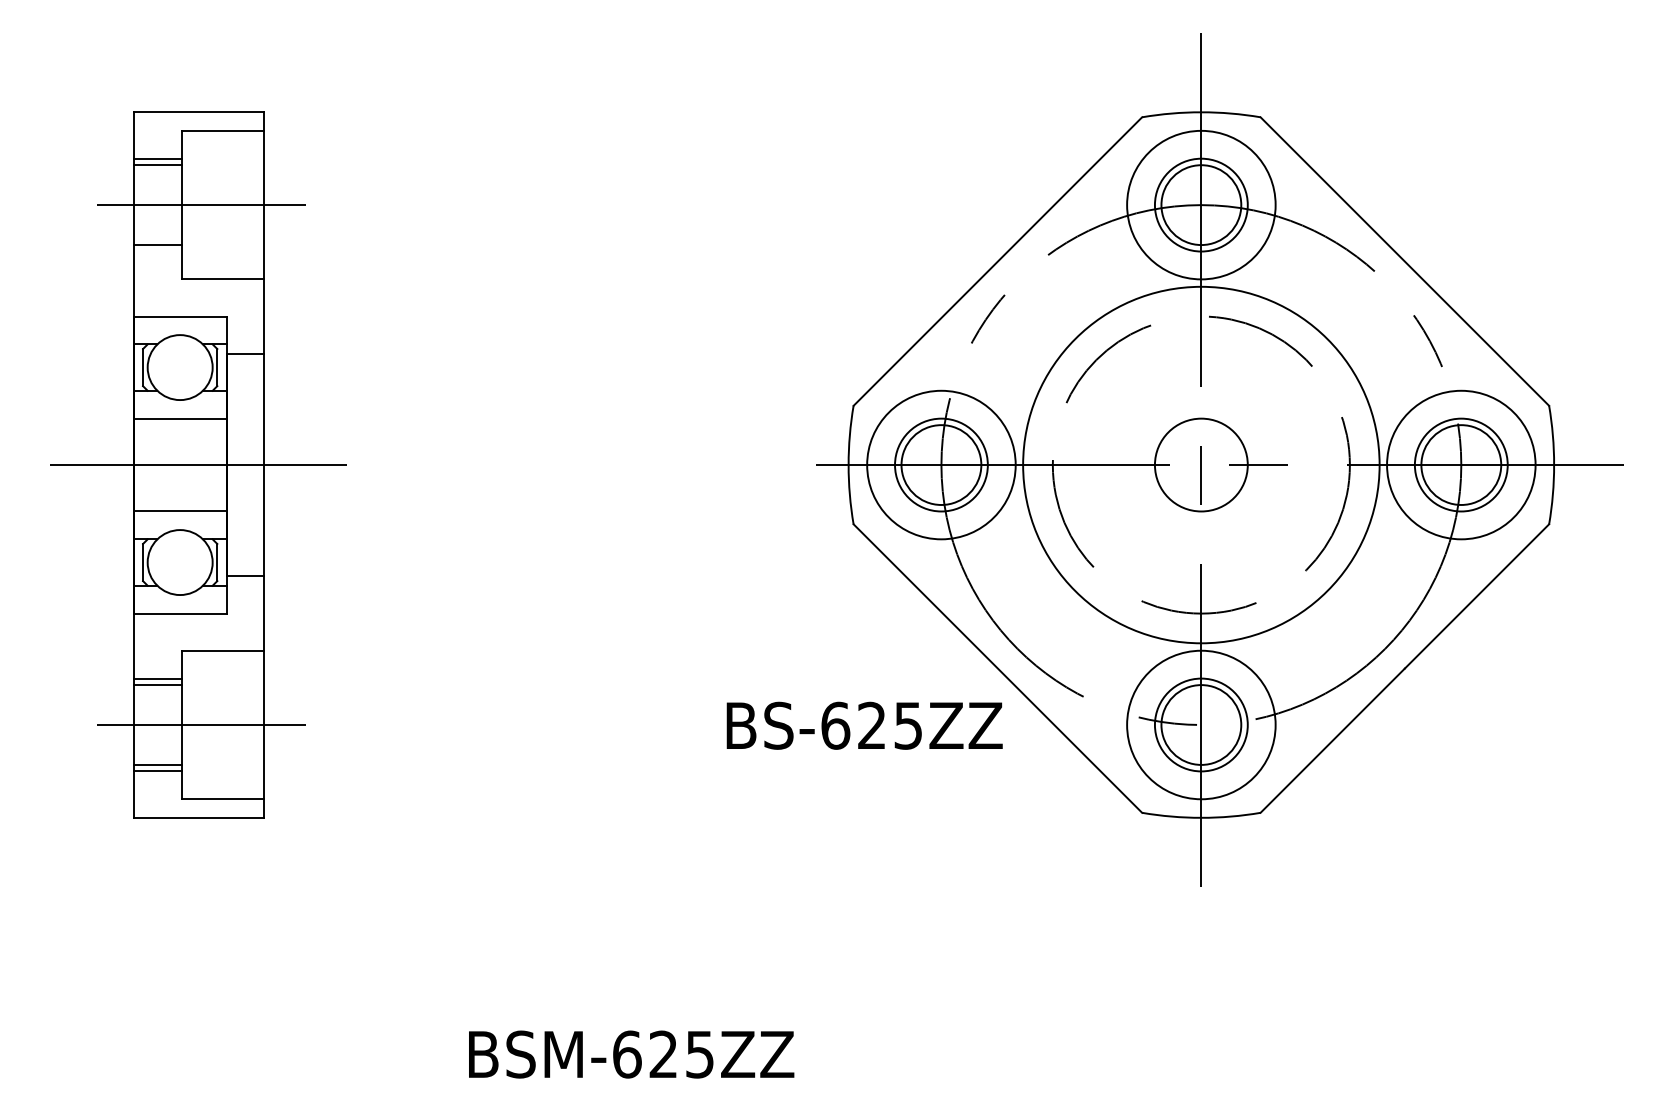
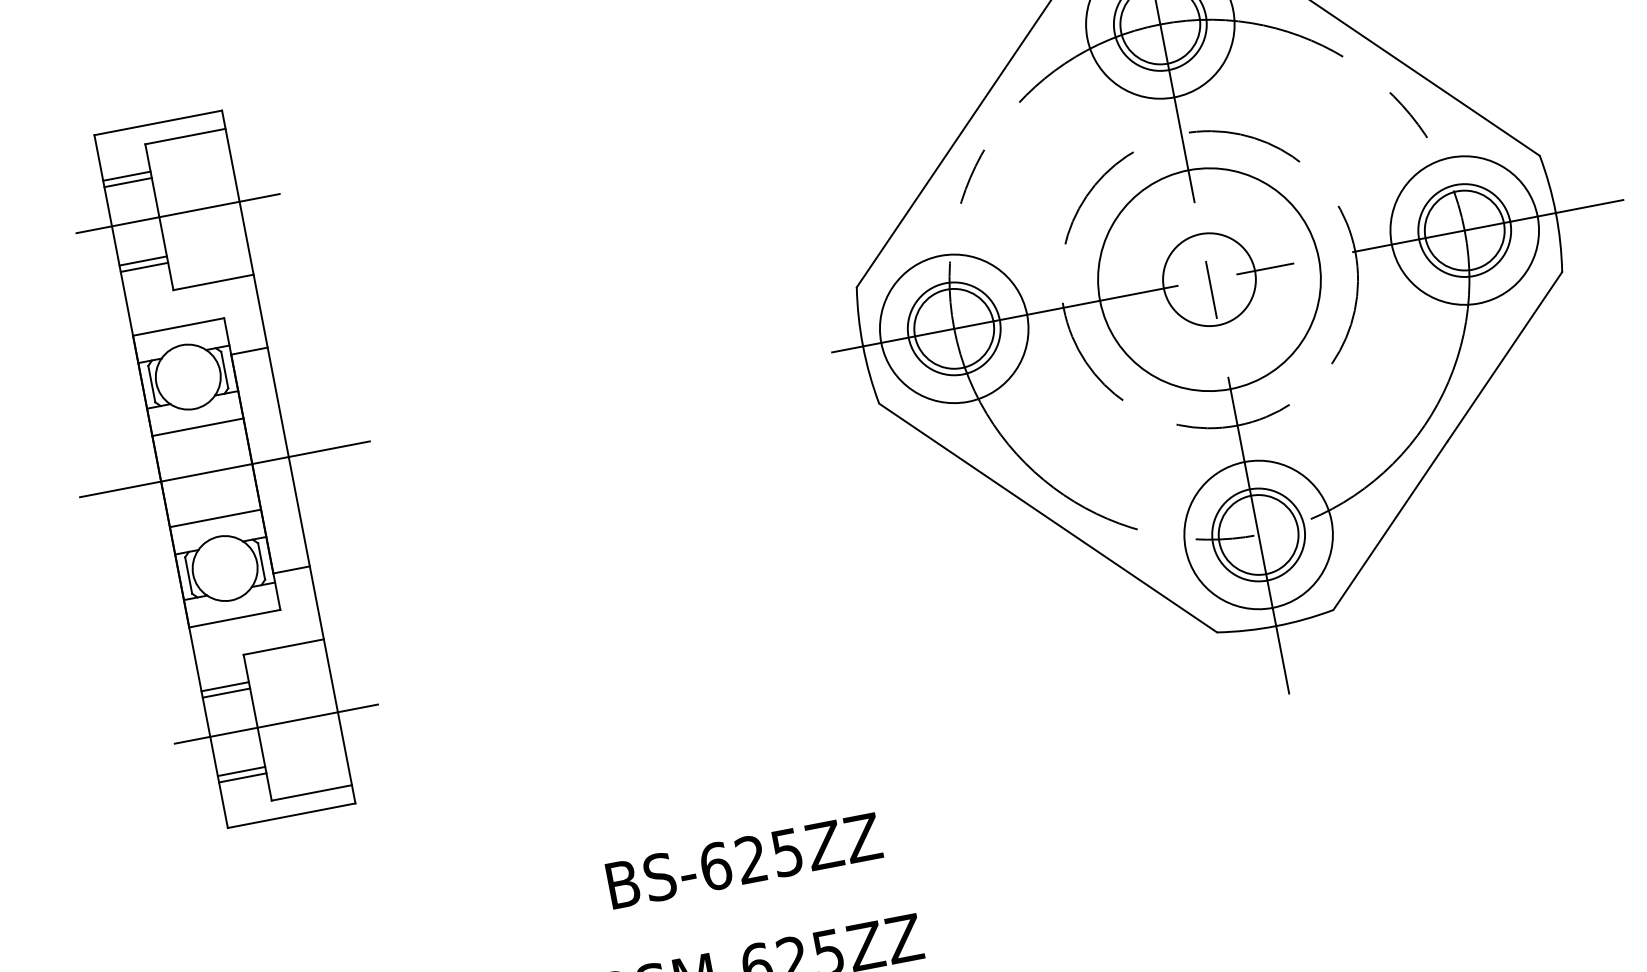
line: (157, 251) -> (144, 267), added
circle: (1200, 464) -> (1208, 279), size x0.62
text: (864, 725) -> (744, 860), moved

